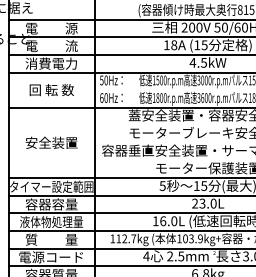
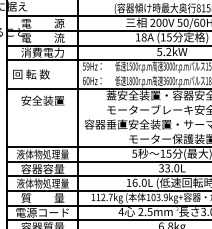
text: (197, 62) -> (163, 51), 4.5kW -> 5.2kW
text: (105, 80) -> (87, 66), 50Hz -> 59Hz
text: (51, 90) -> (31, 74), moved
text: (51, 142) -> (42, 100), moved
text: (51, 186) -> (42, 154), タイマー設定範囲 -> 液体物処理量
text: (195, 203) -> (161, 168), 23.0L -> 33.0L

